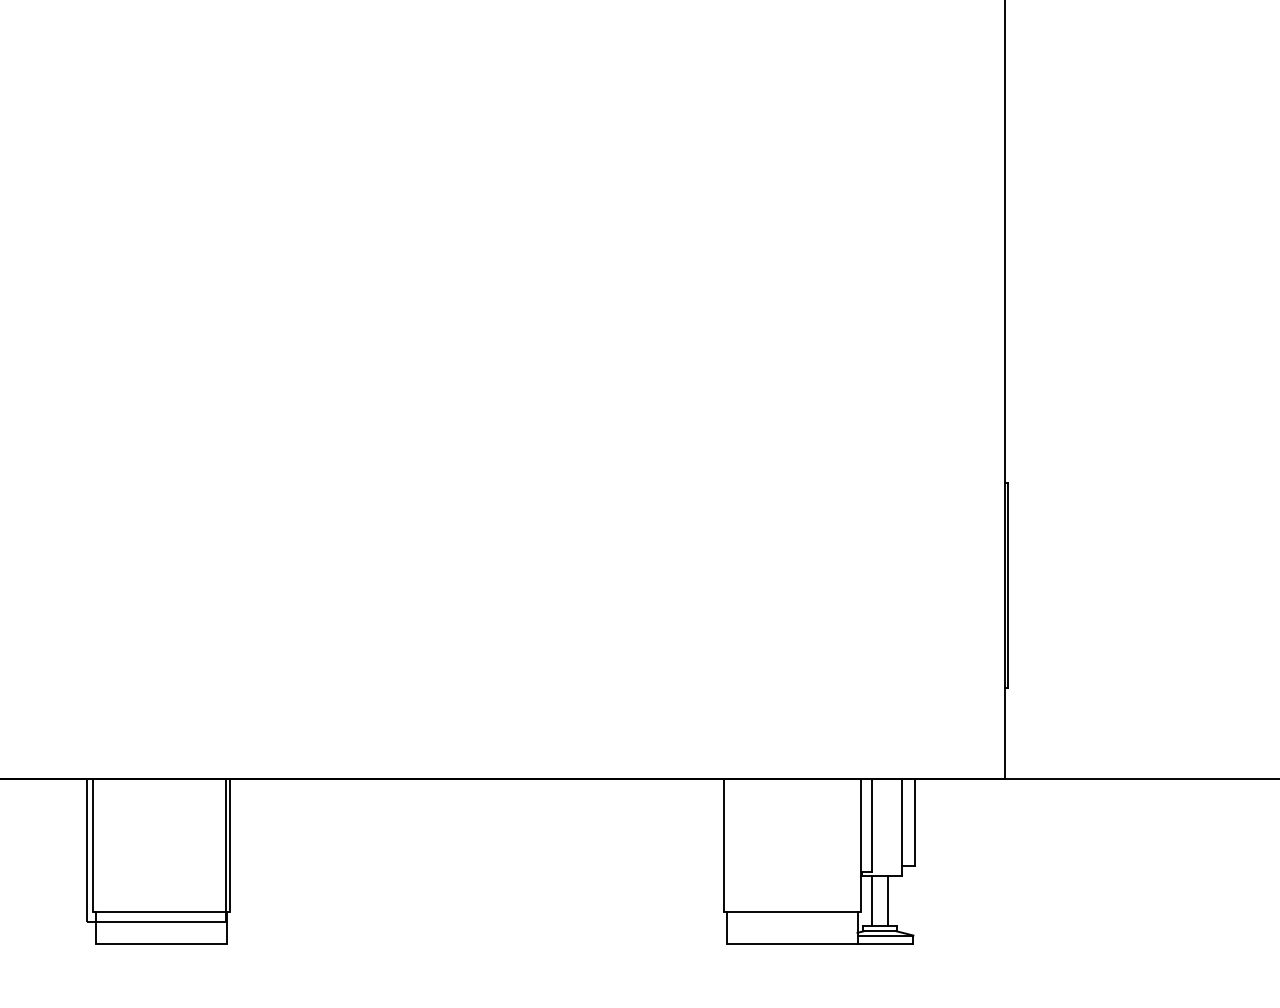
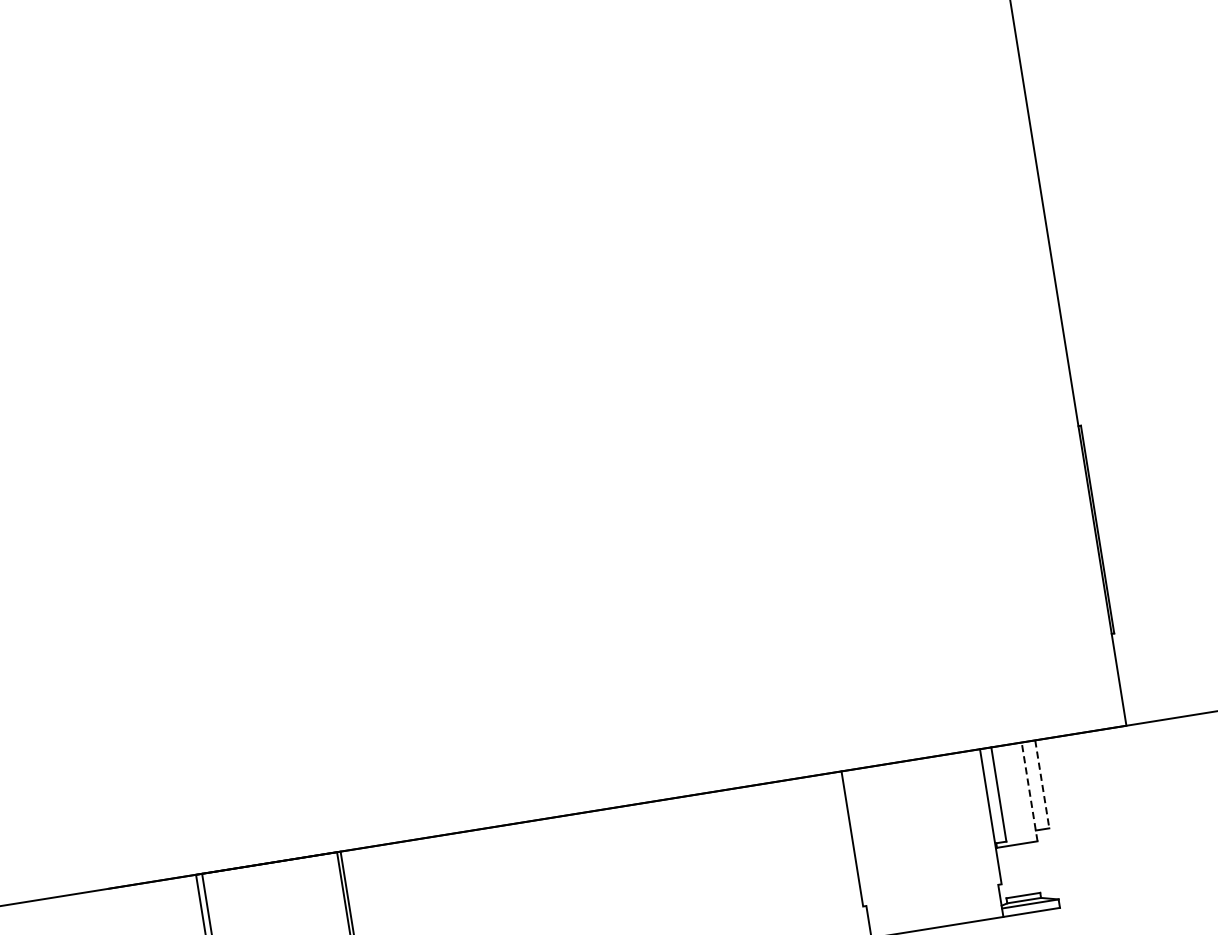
line: (915, 822) -> (1042, 784), solid -> dashed
line: (902, 827) -> (1030, 791), solid -> dashed
line: (871, 901) -> (1010, 871), removed
line: (888, 901) -> (1027, 868), removed
line: (792, 912) -> (932, 895), removed

